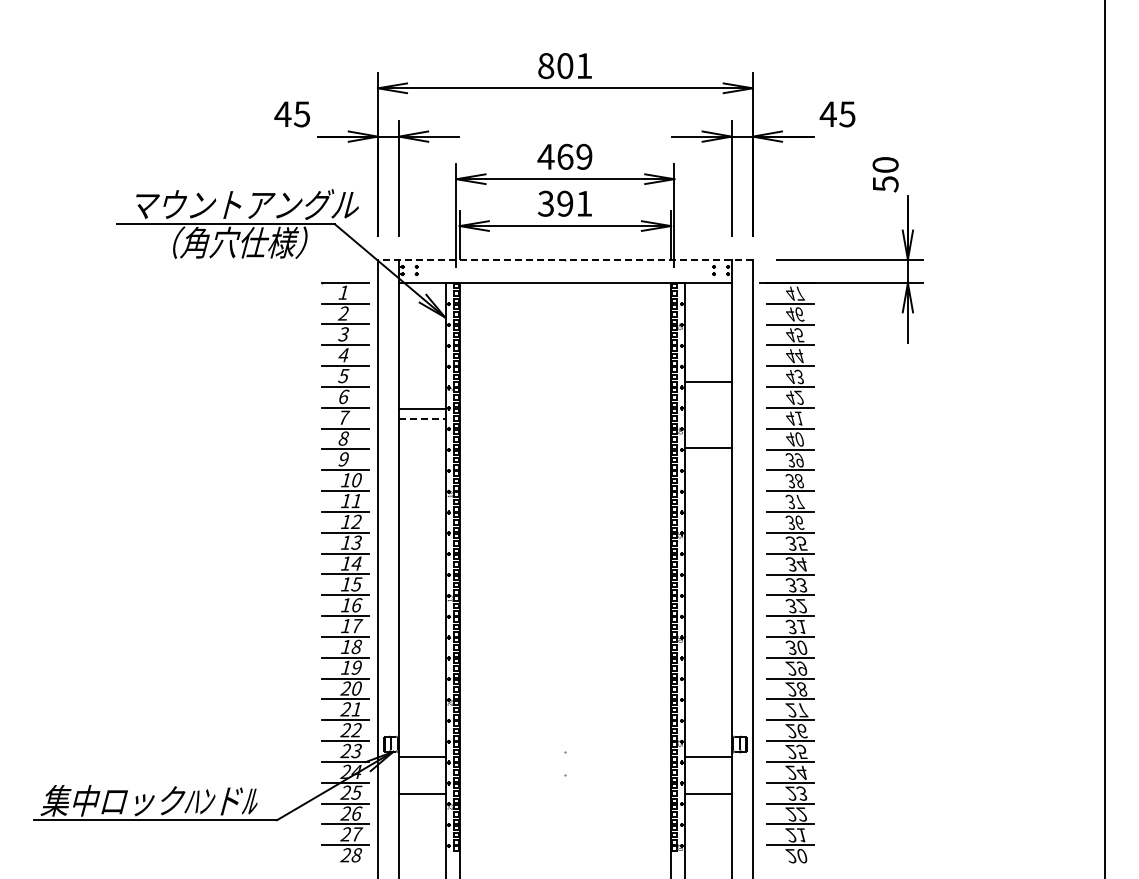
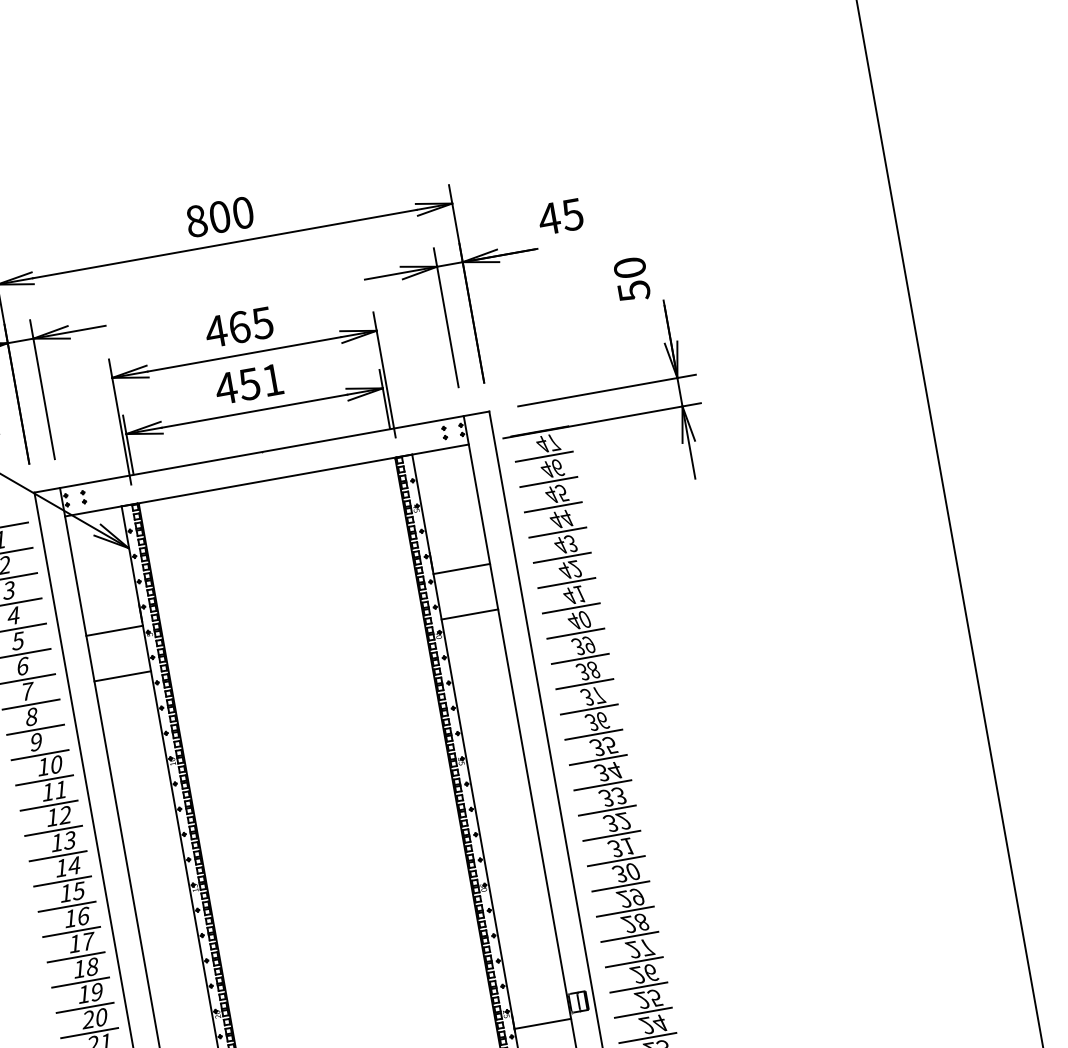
text: (584, 66) -> (243, 213), 801 -> 800
text: (584, 156) -> (262, 322), 469 -> 465
text: (555, 203) -> (237, 385), 391 -> 451
line: (564, 259) -> (260, 451), dashed -> solid
line: (422, 408) -> (114, 630), moved
line: (422, 419) -> (123, 676), dashed -> solid
line: (708, 448) -> (470, 614), moved

